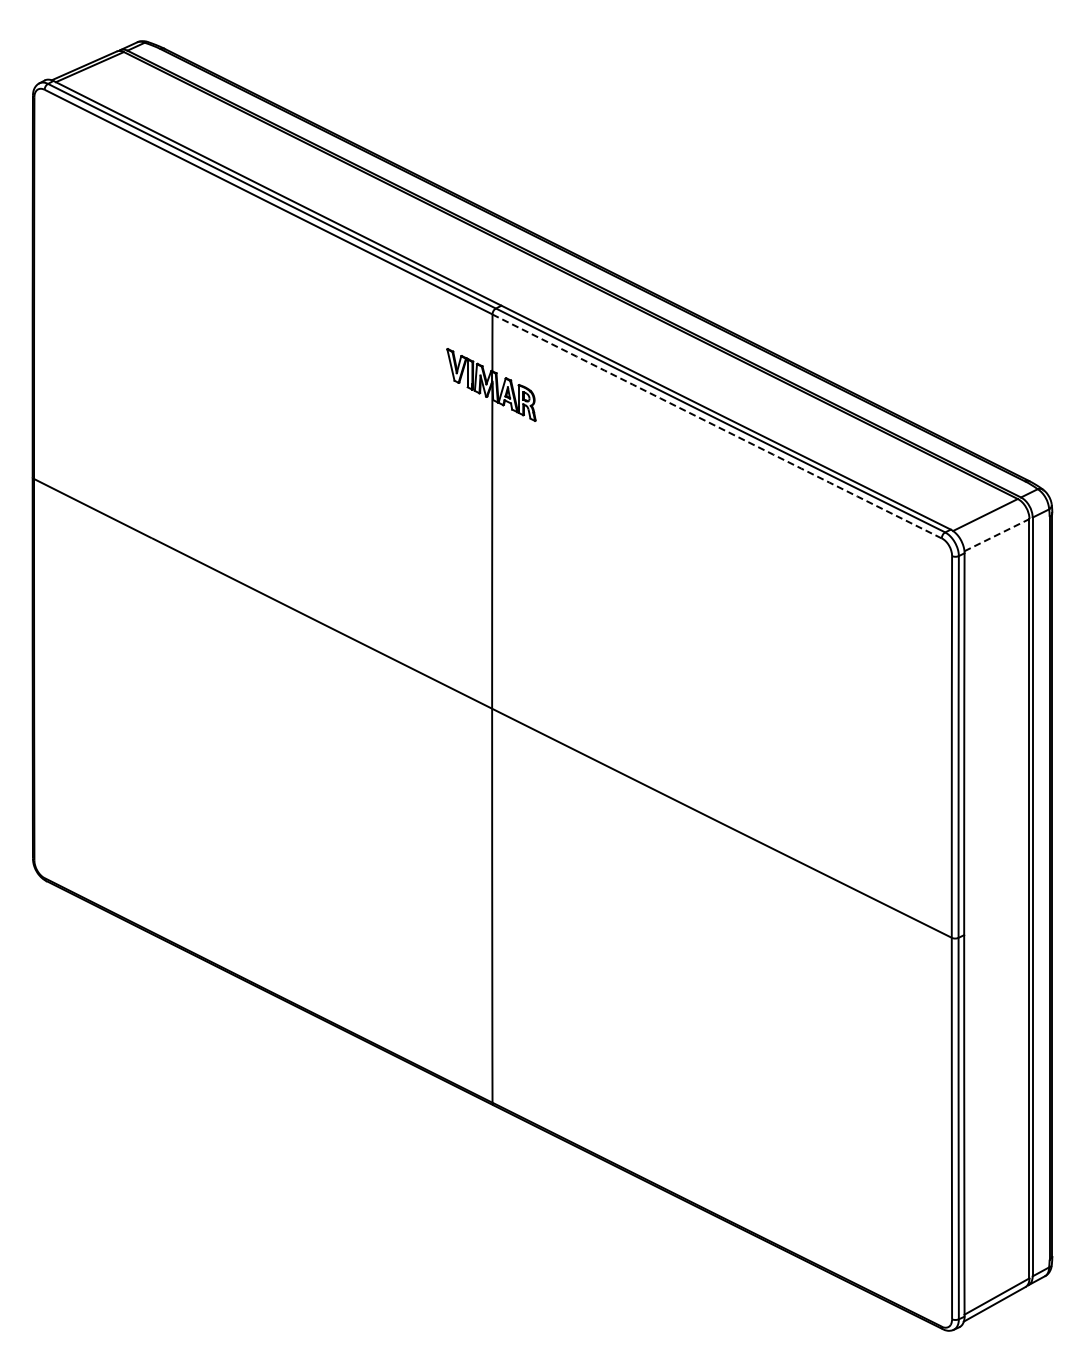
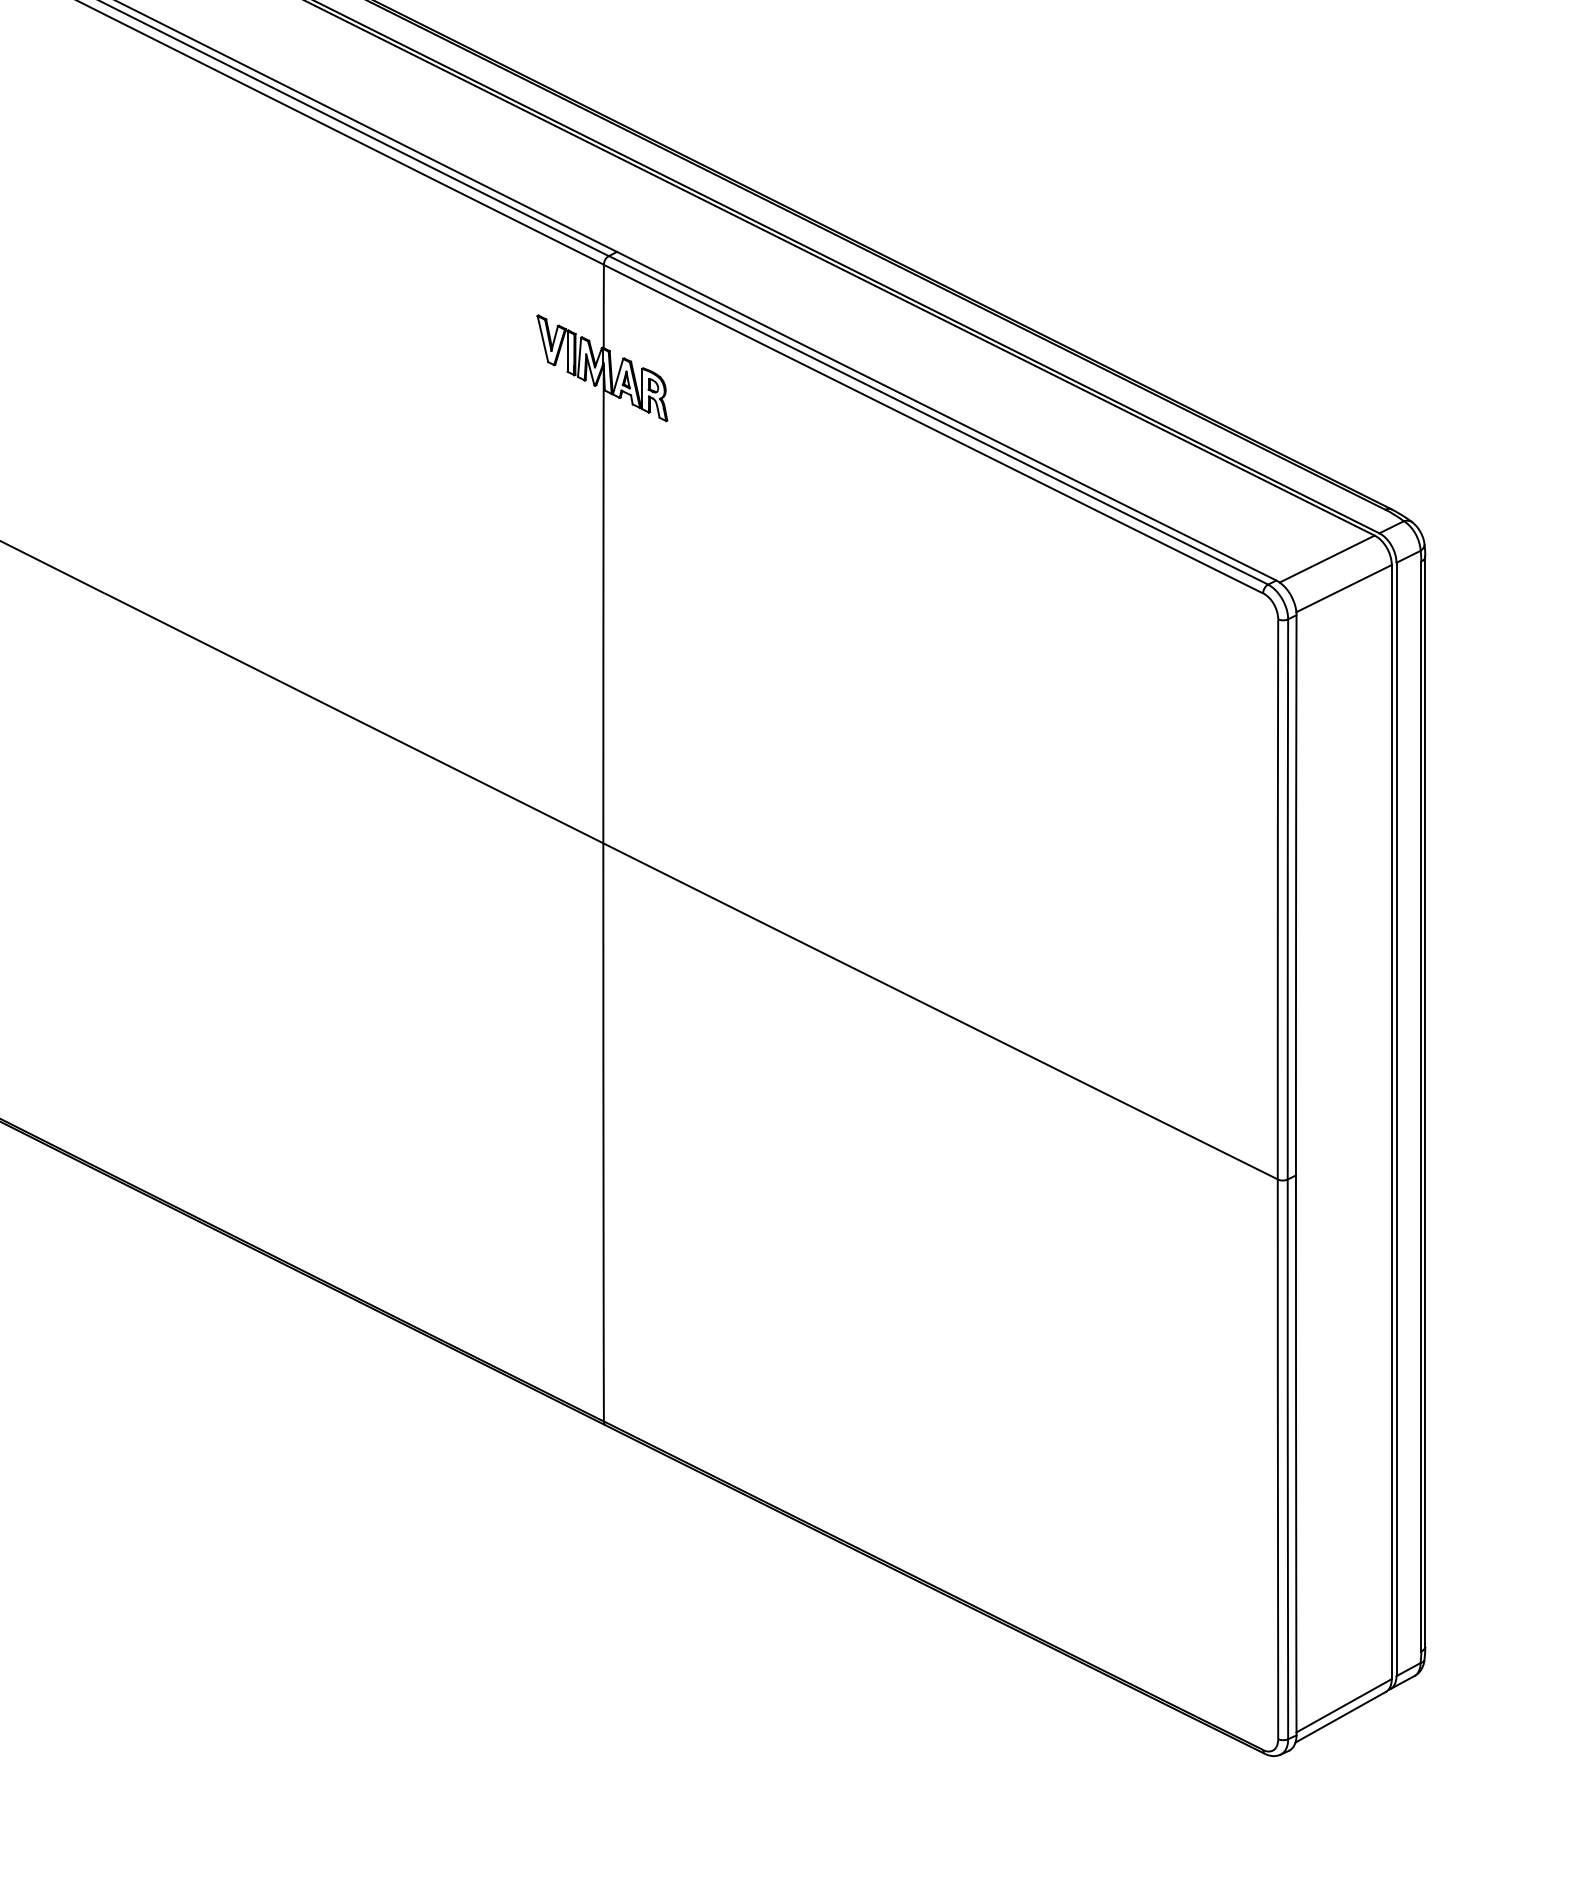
arc: (717, 426) -> (934, 429), dashed -> solid
line: (997, 534) -> (1344, 587), dashed -> solid

